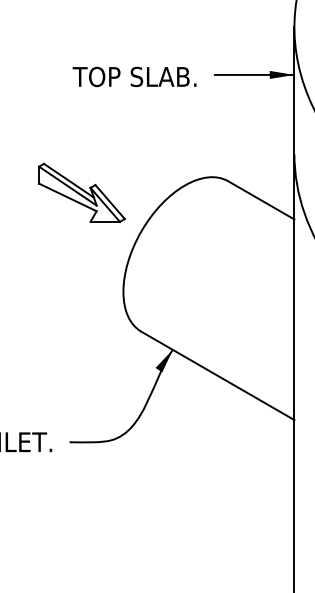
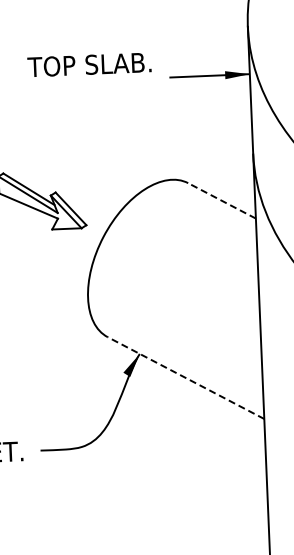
text: (134, 76) -> (89, 64), moved
line: (260, 200) -> (221, 201), solid -> dashed
line: (217, 375) -> (185, 377), solid -> dashed

